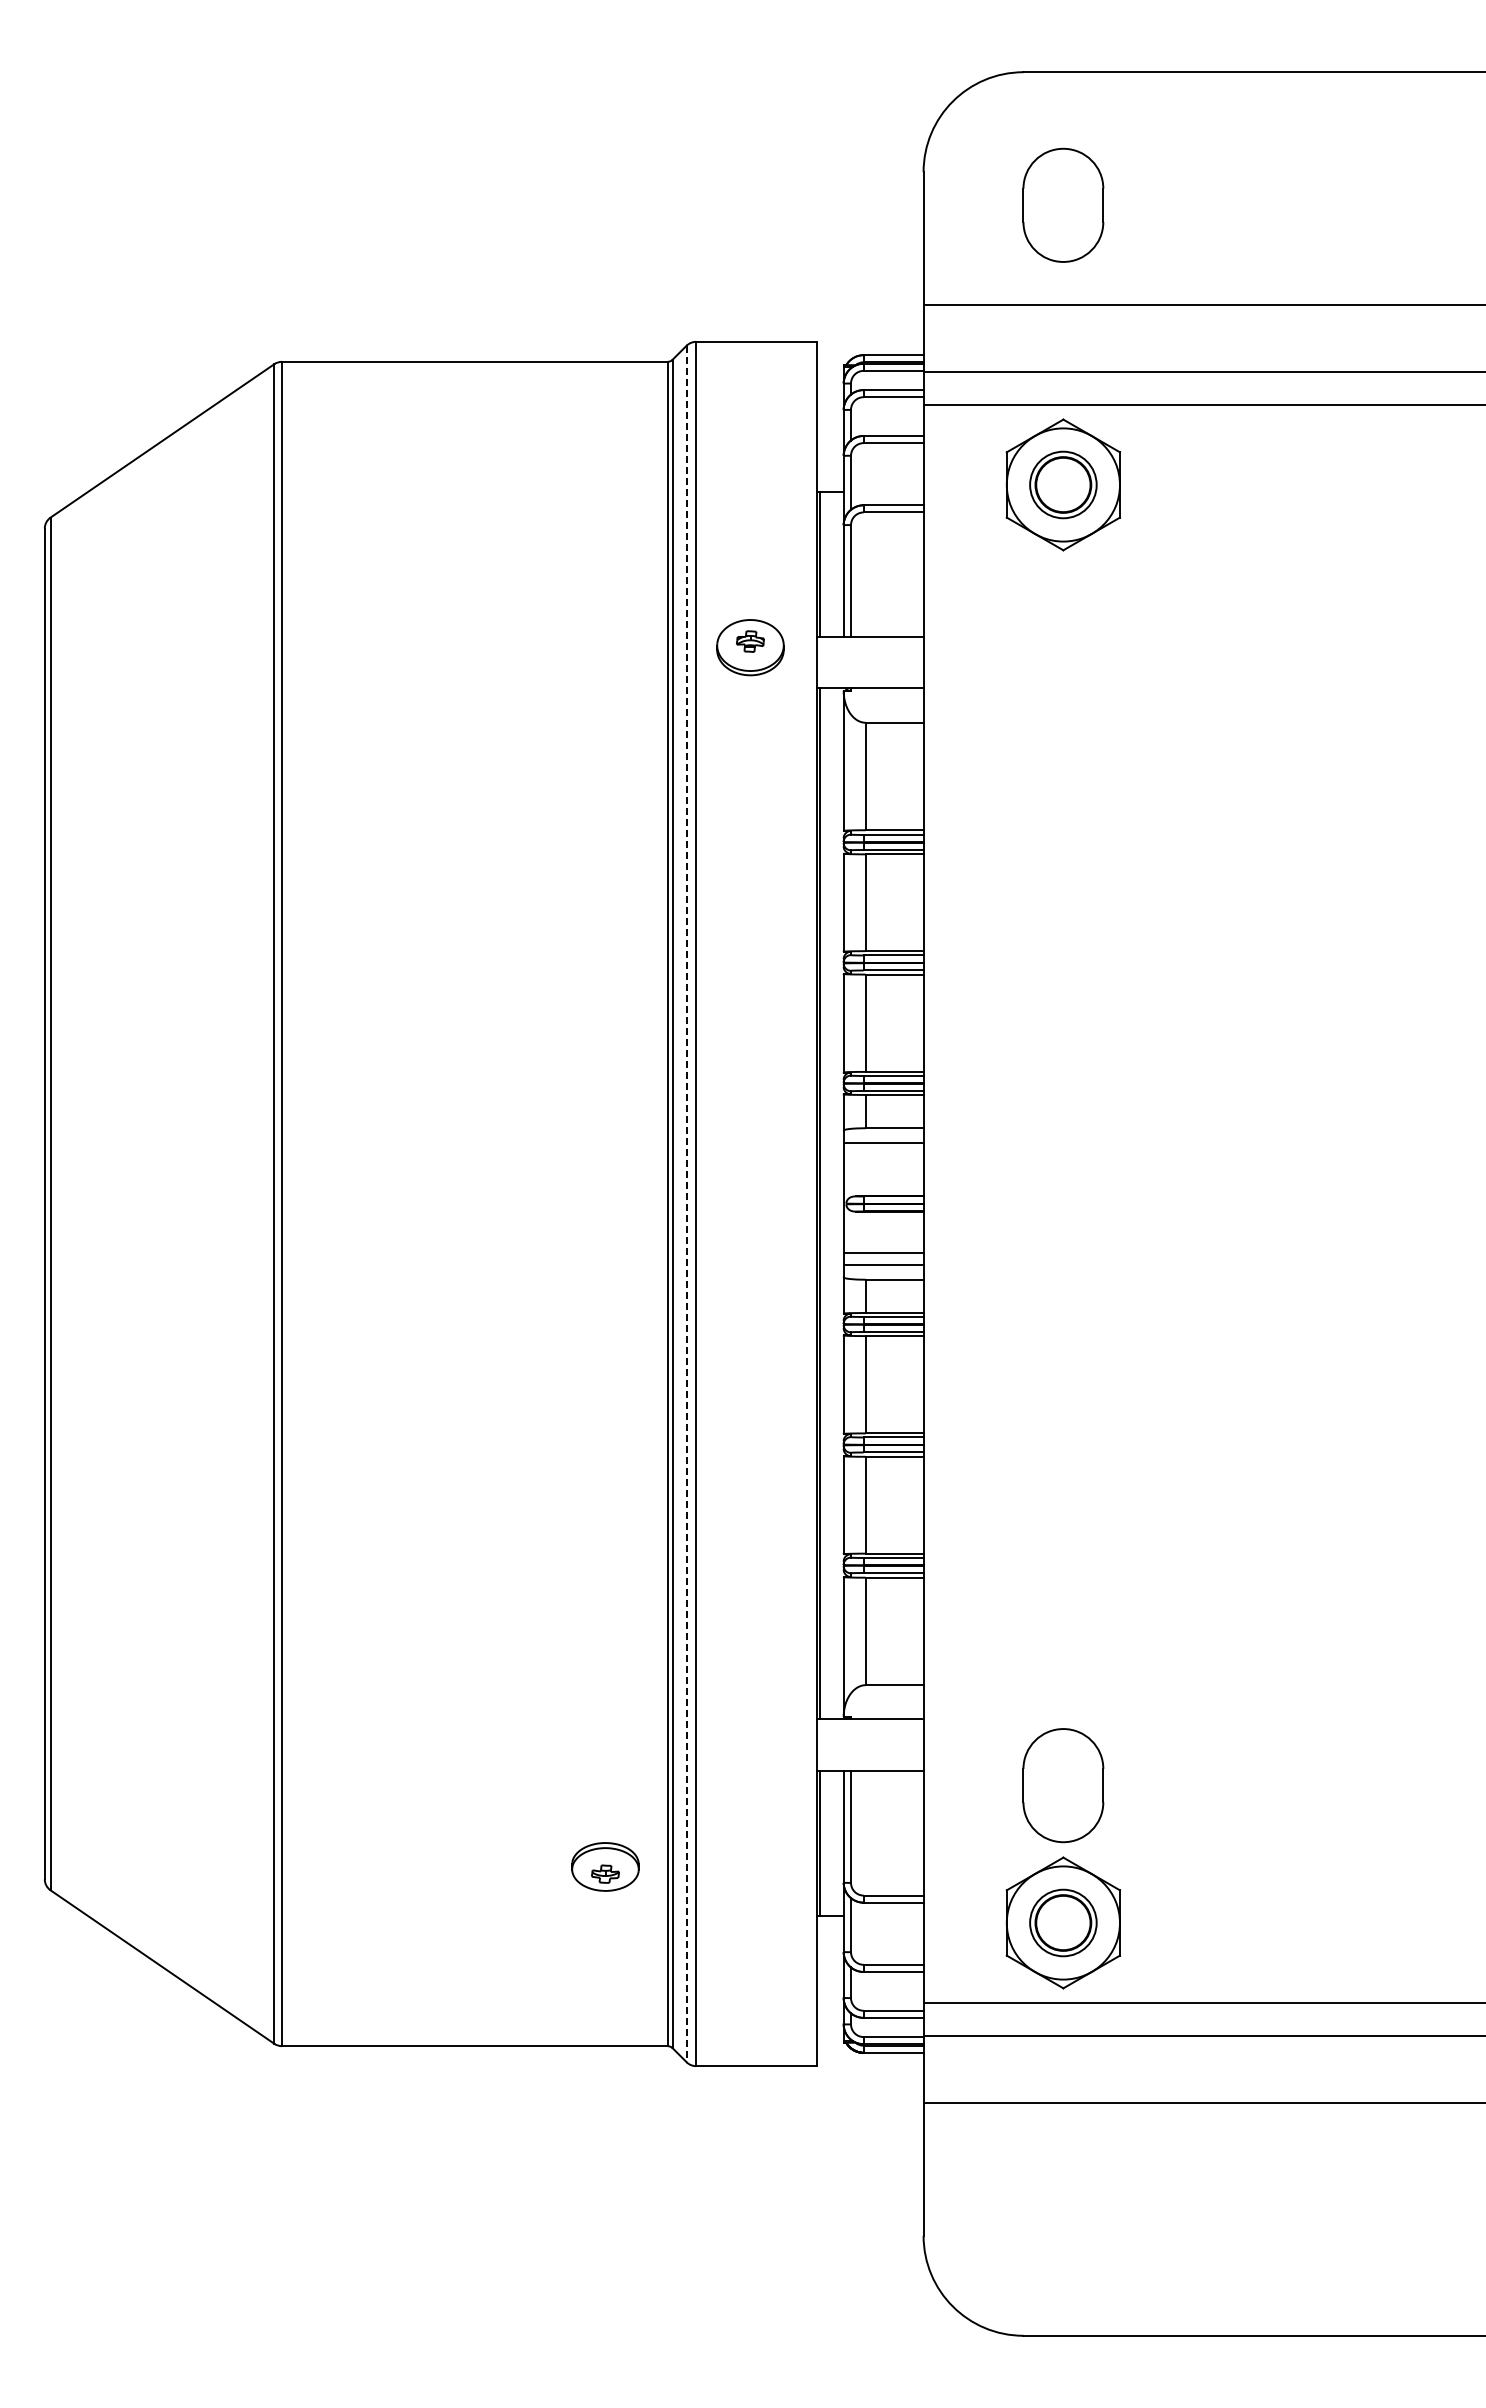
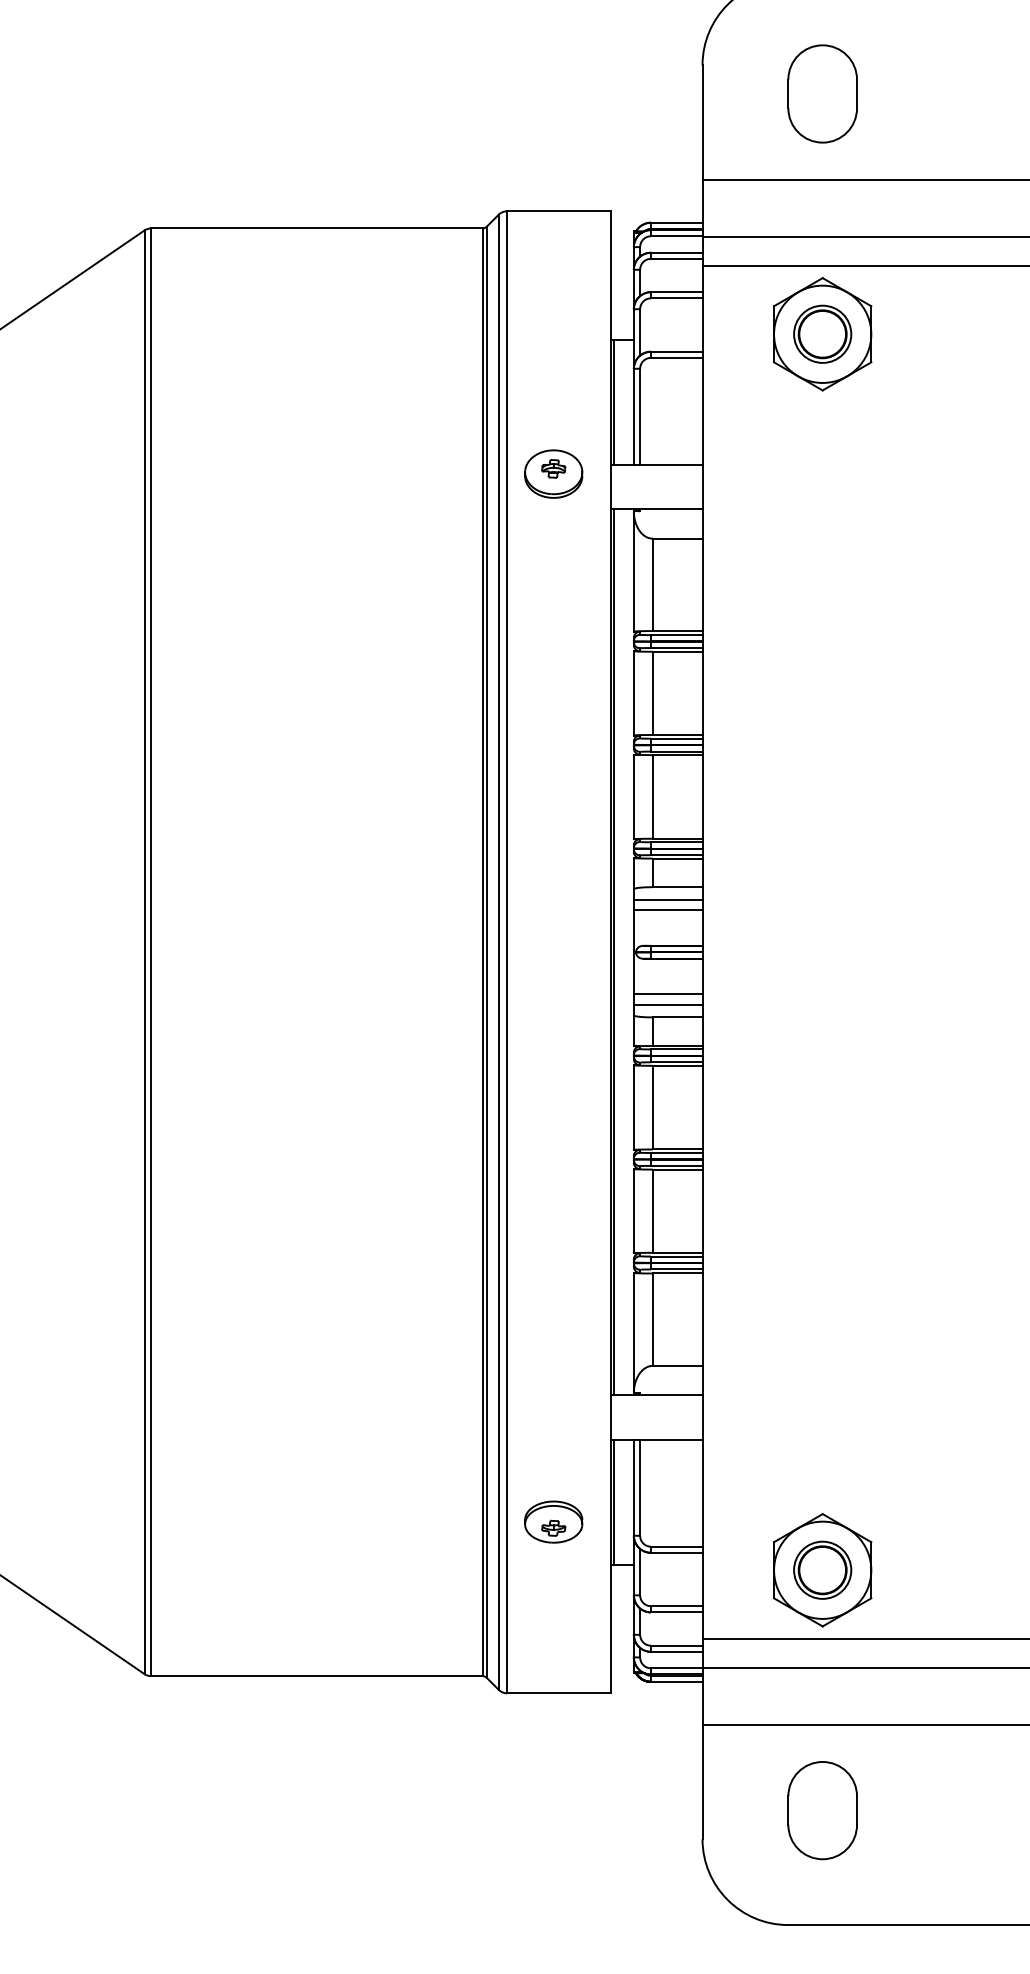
line: (883, 1155) -> (668, 910), added
line: (686, 1204) -> (498, 952), dashed -> solid
part: (1063, 1785) -> (822, 1810), moved
part: (605, 1866) -> (553, 1521), moved

